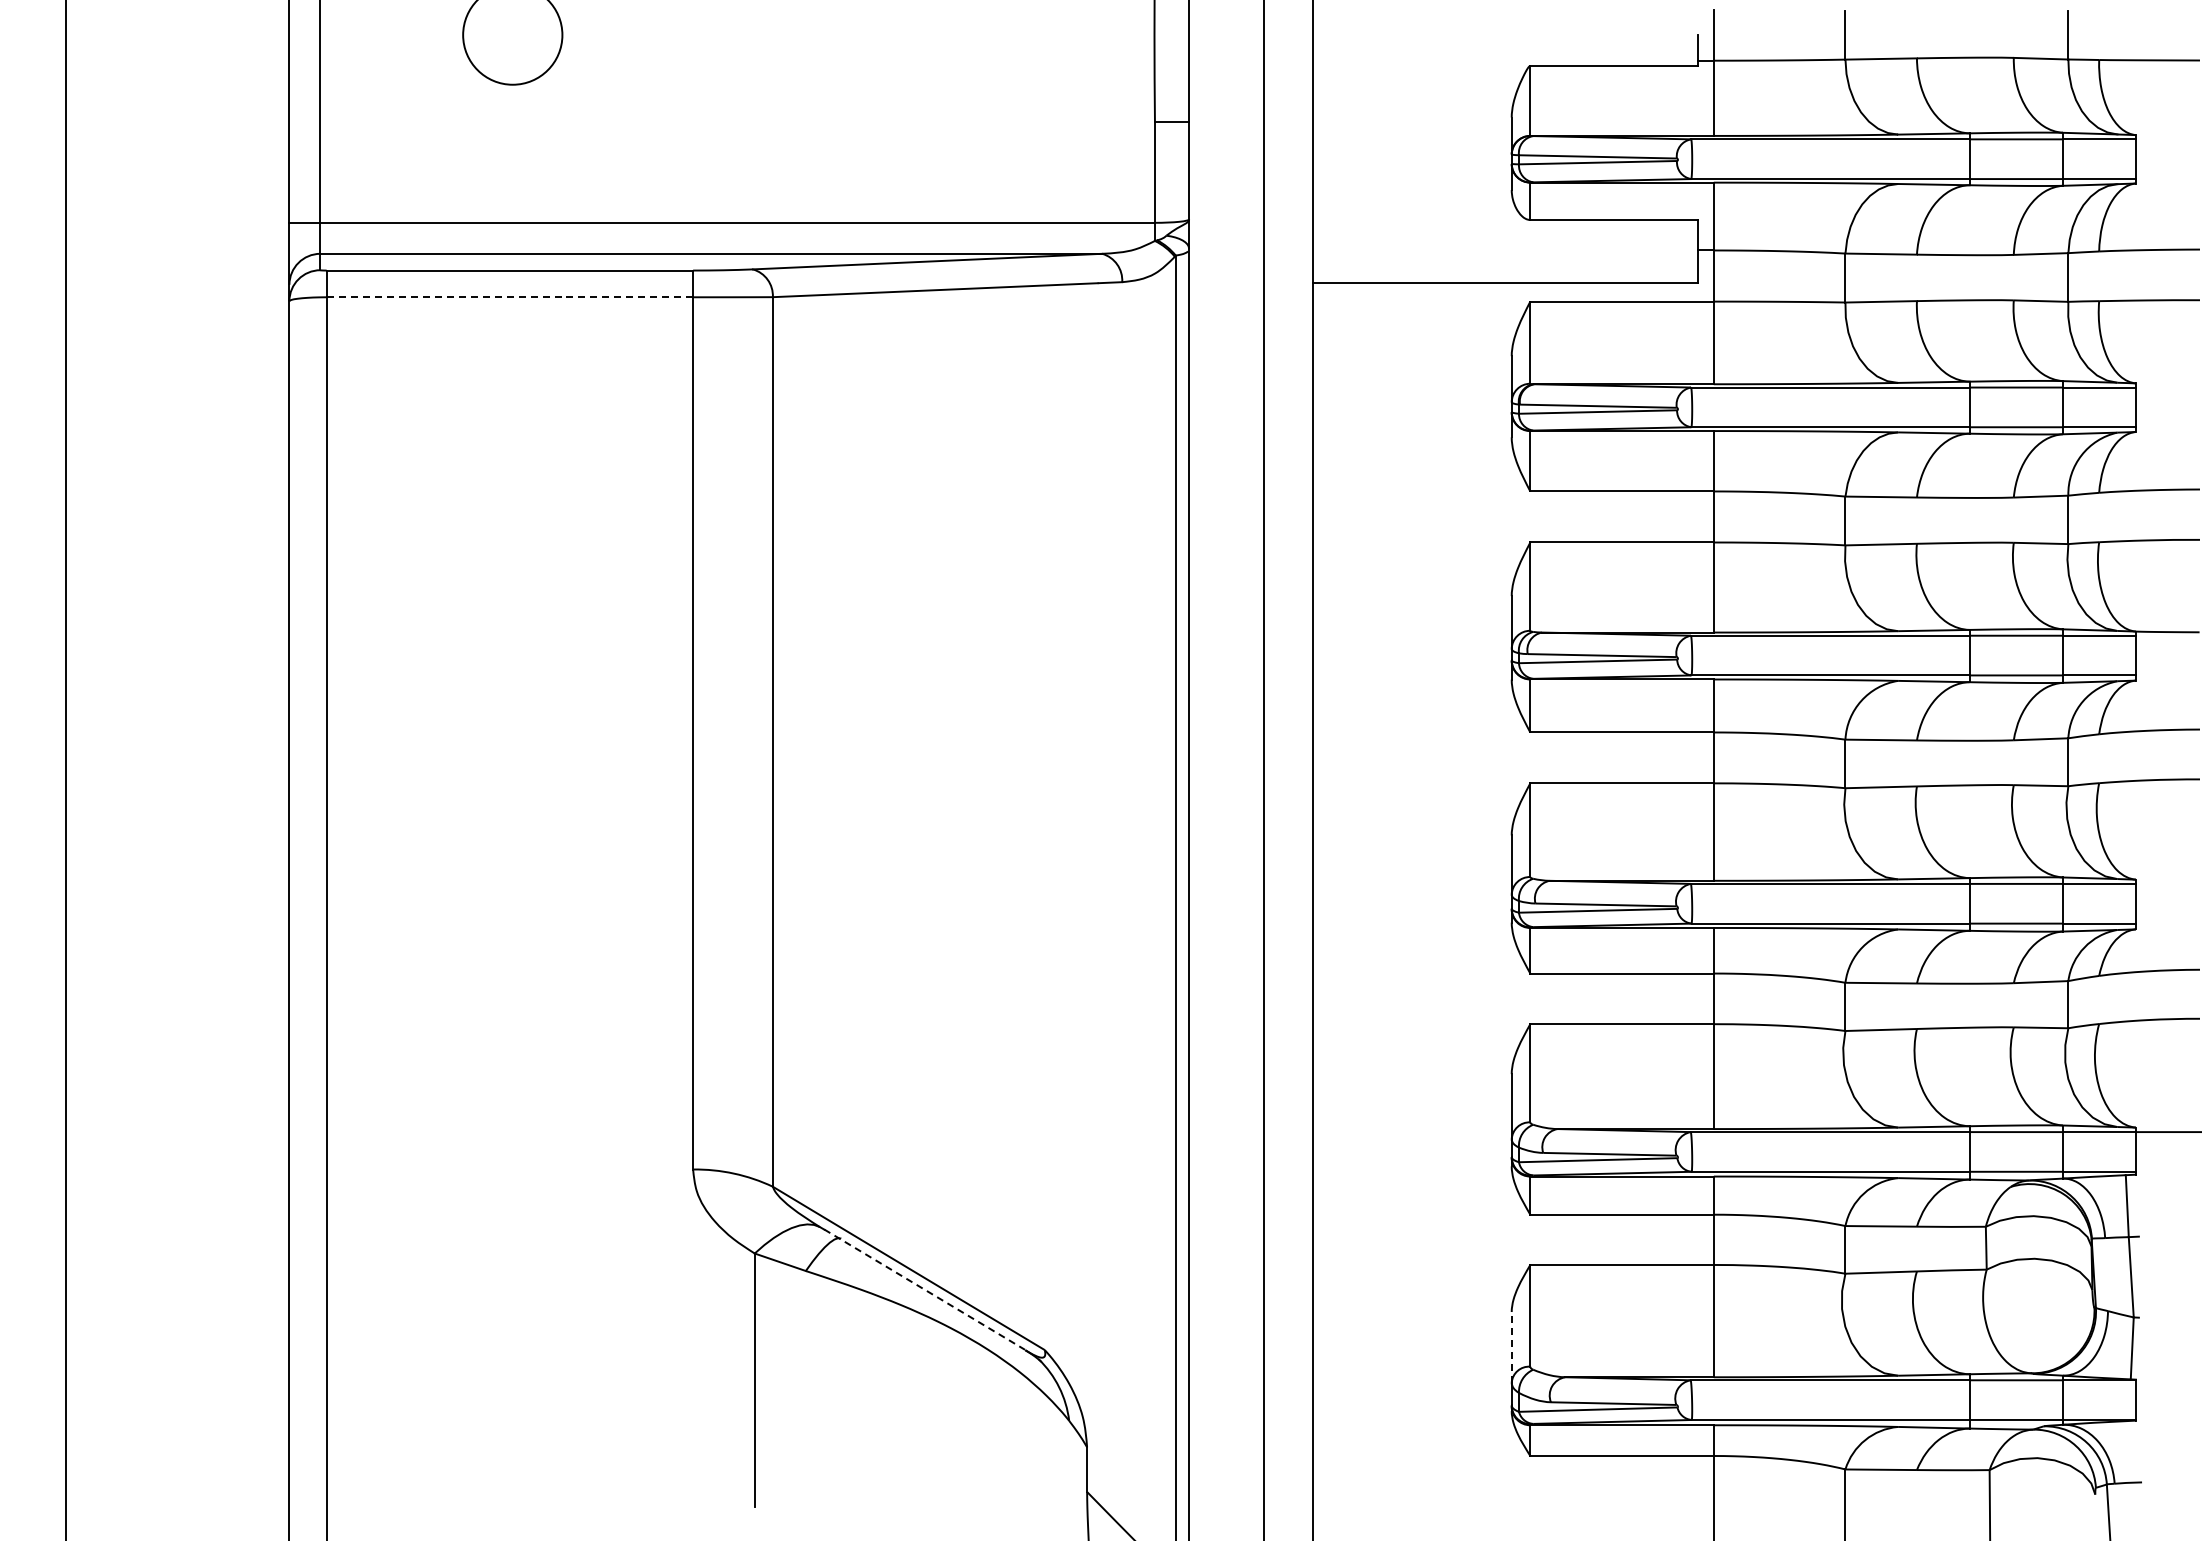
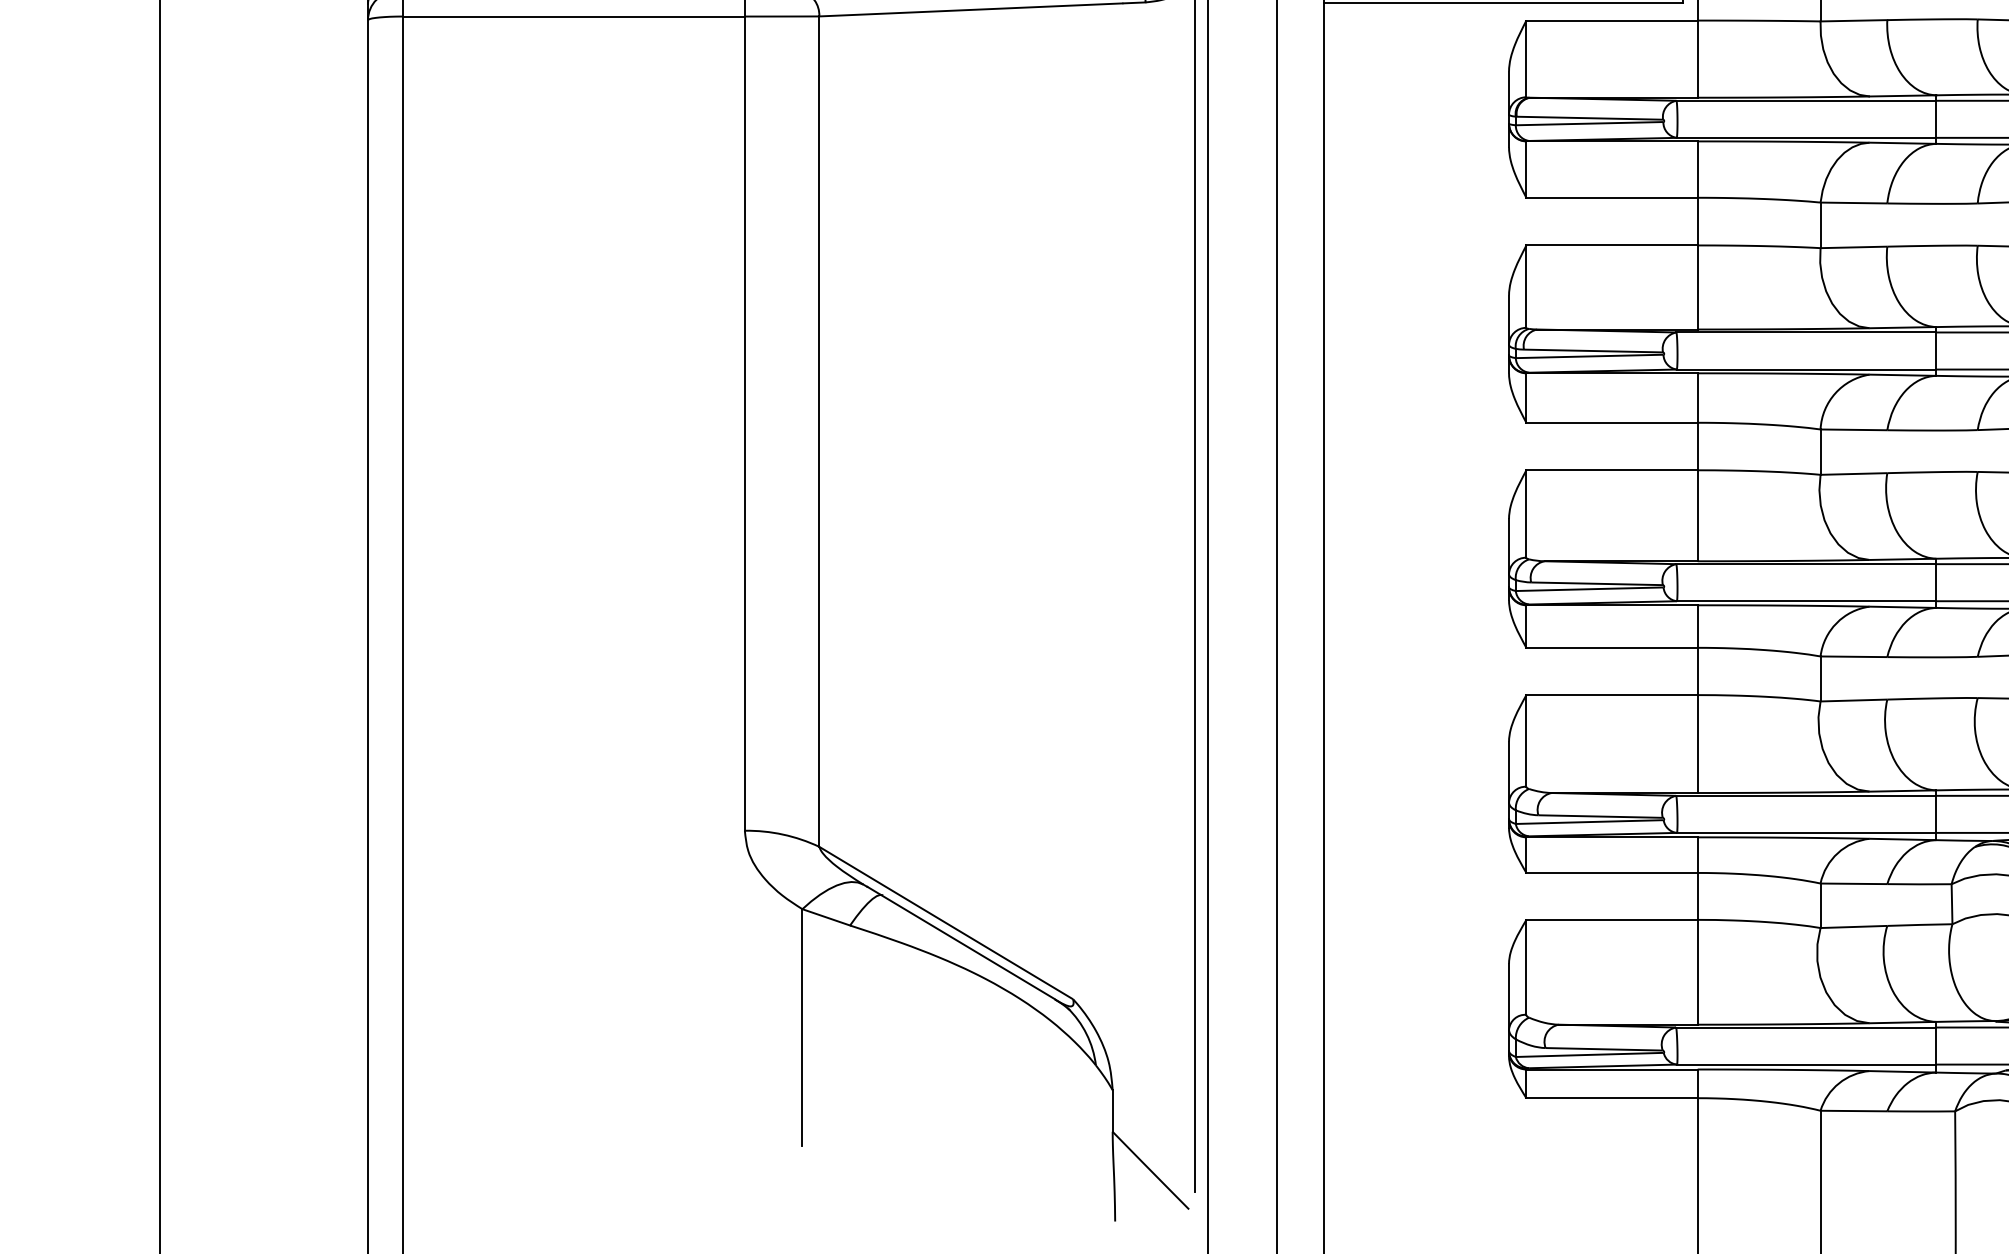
line: (509, 297) -> (573, 16), dashed -> solid
line: (925, 1289) -> (961, 942), dashed -> solid
line: (1511, 1346) -> (1508, 995), dashed -> solid

